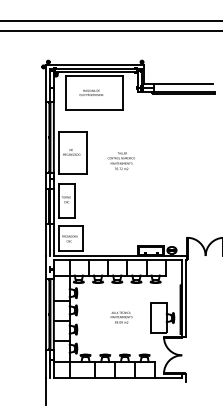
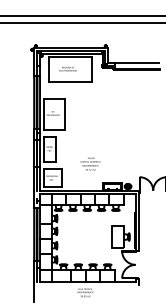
text: (121, 160) -> (90, 163), moved
text: (121, 317) -> (85, 292), moved

